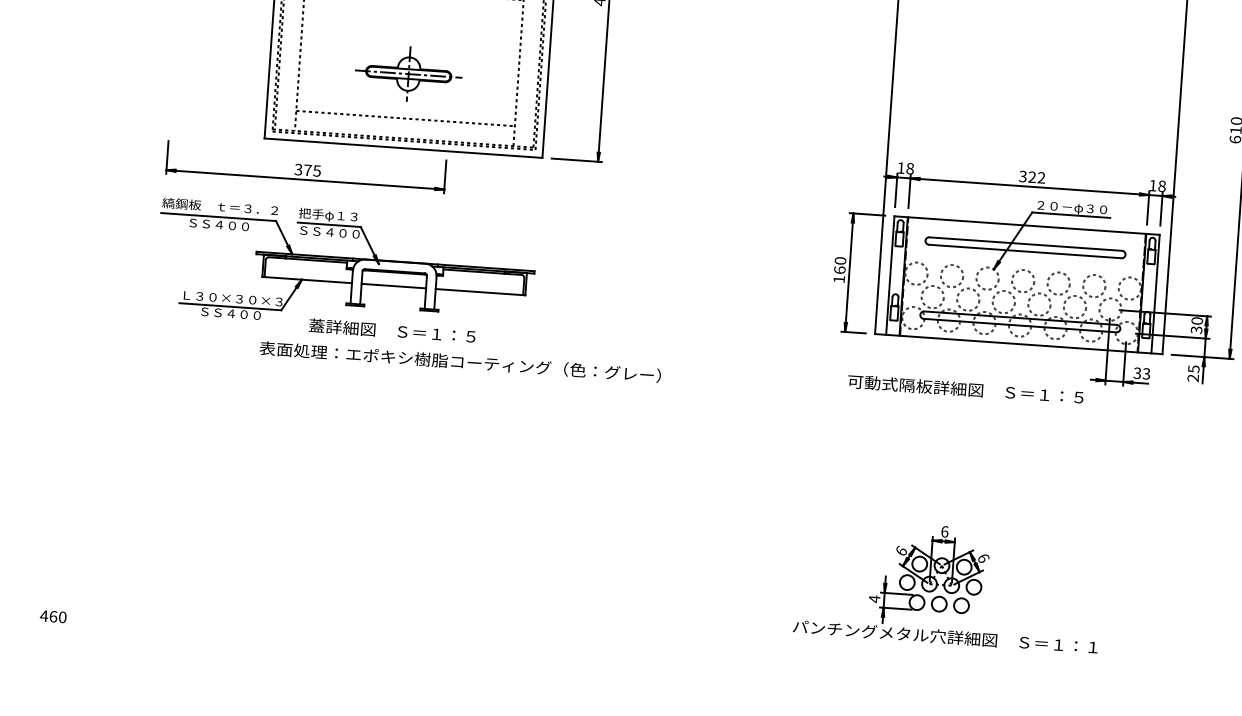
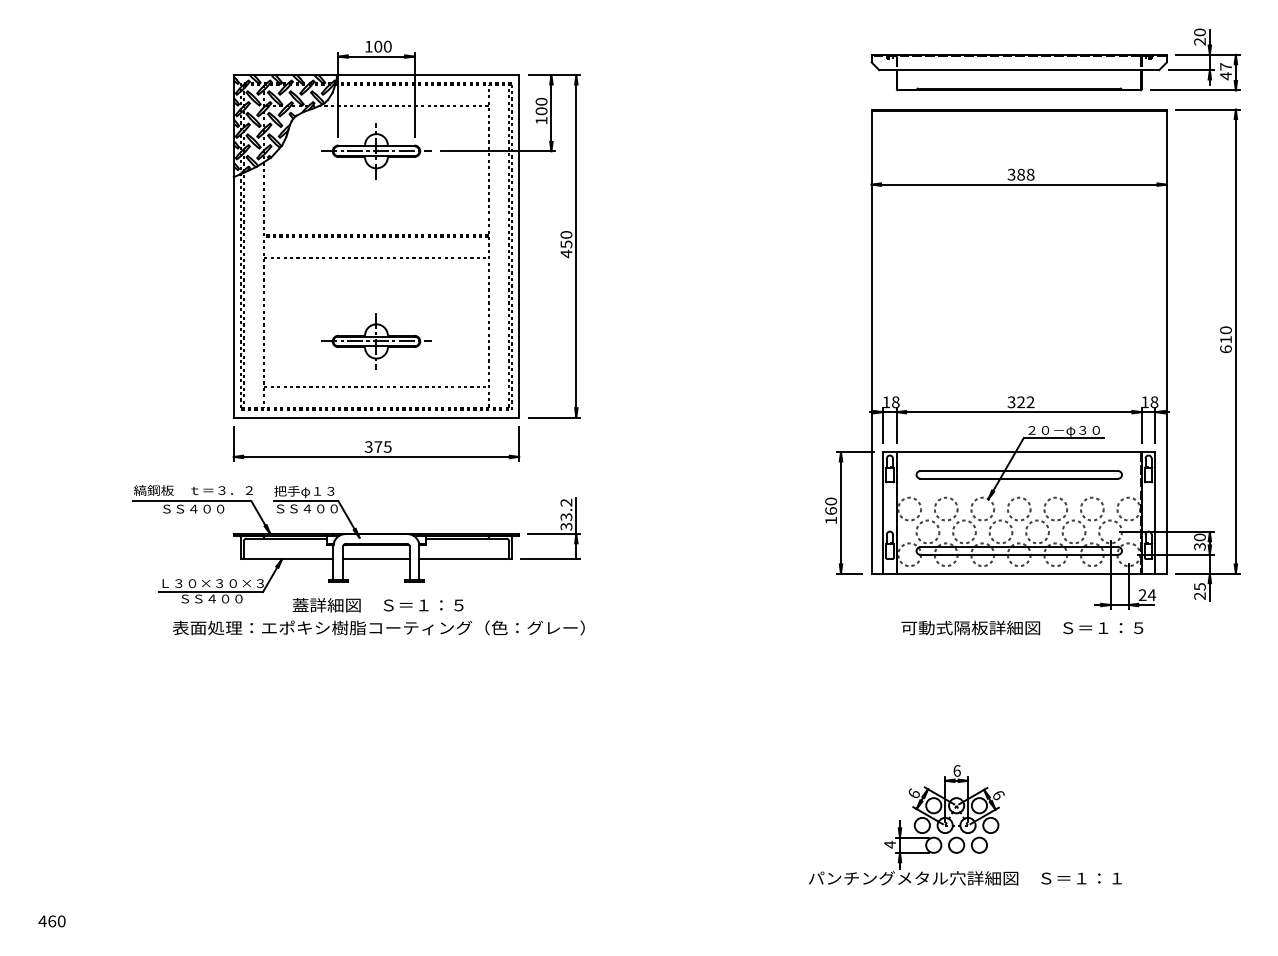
part: (306, 166) -> (376, 443), moved
part: (565, 268) -> (550, 528), added
text: (460, 361) -> (378, 627), moved
text: (1142, 373) -> (1147, 595), 33 -> 24
text: (965, 389) -> (1022, 627), moved

